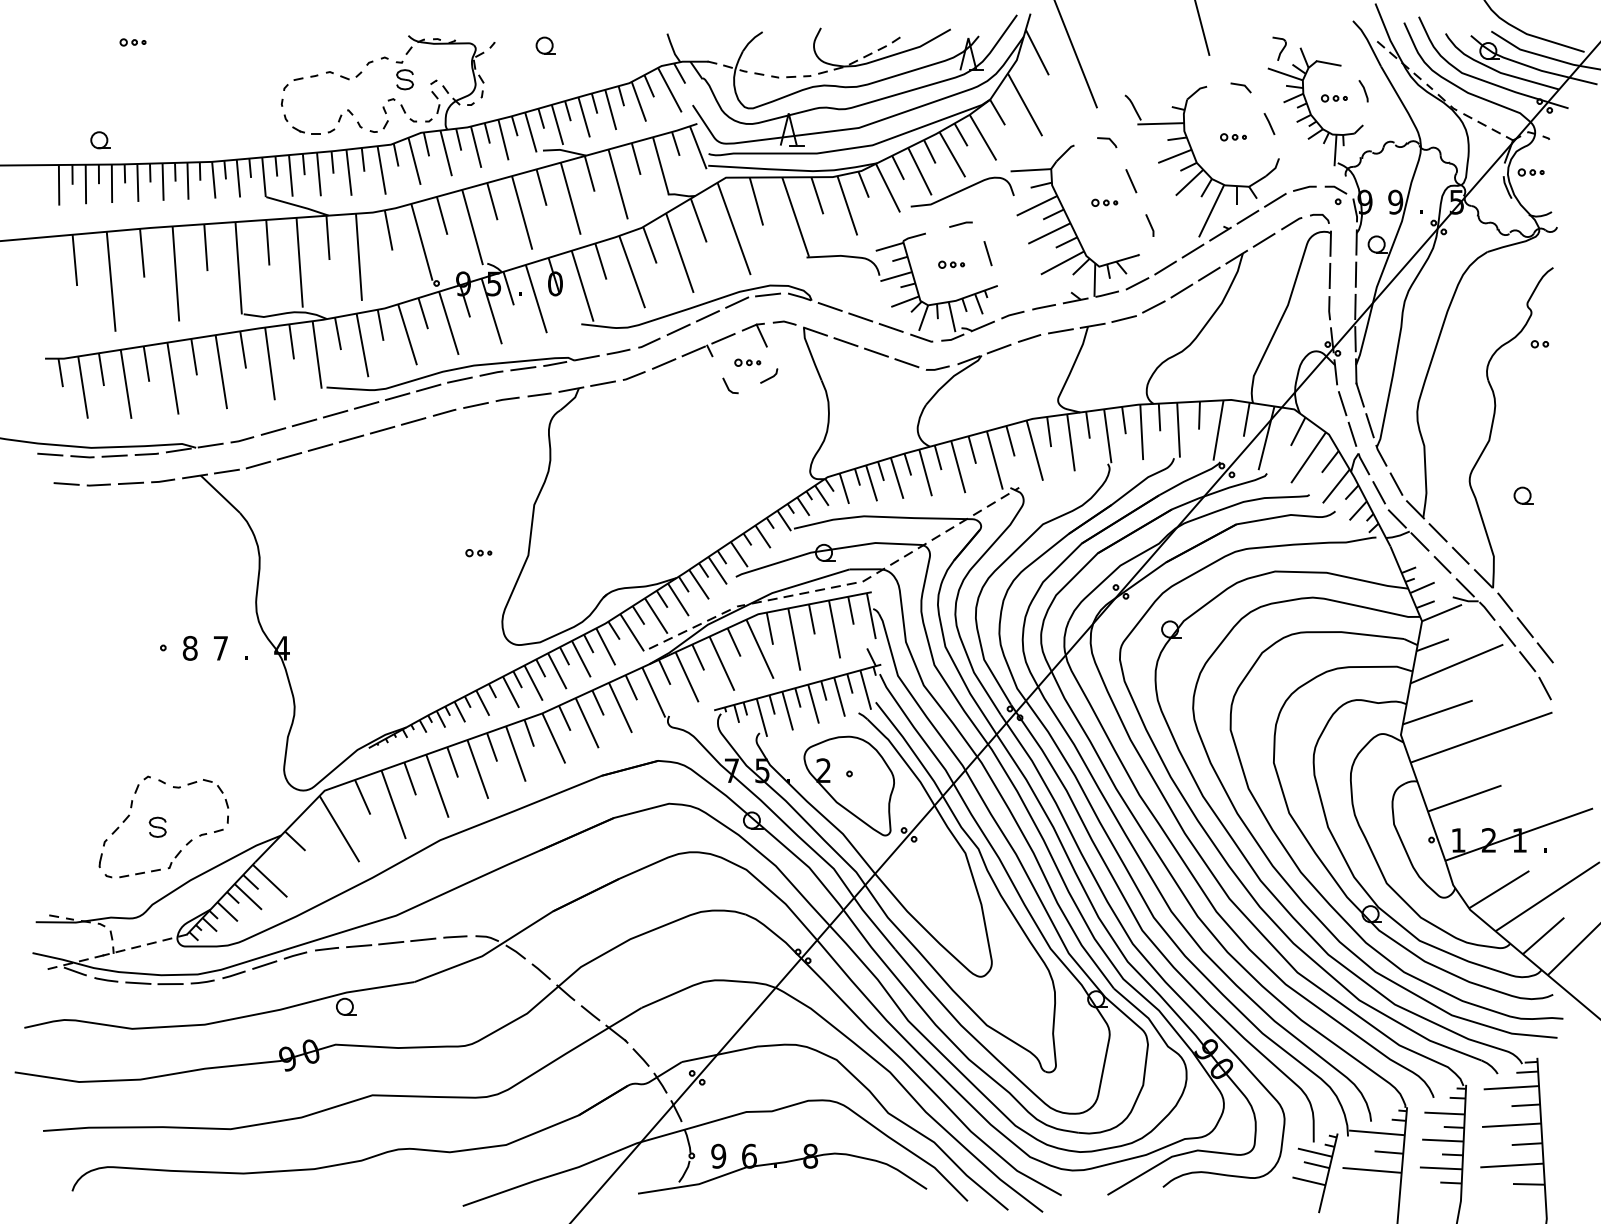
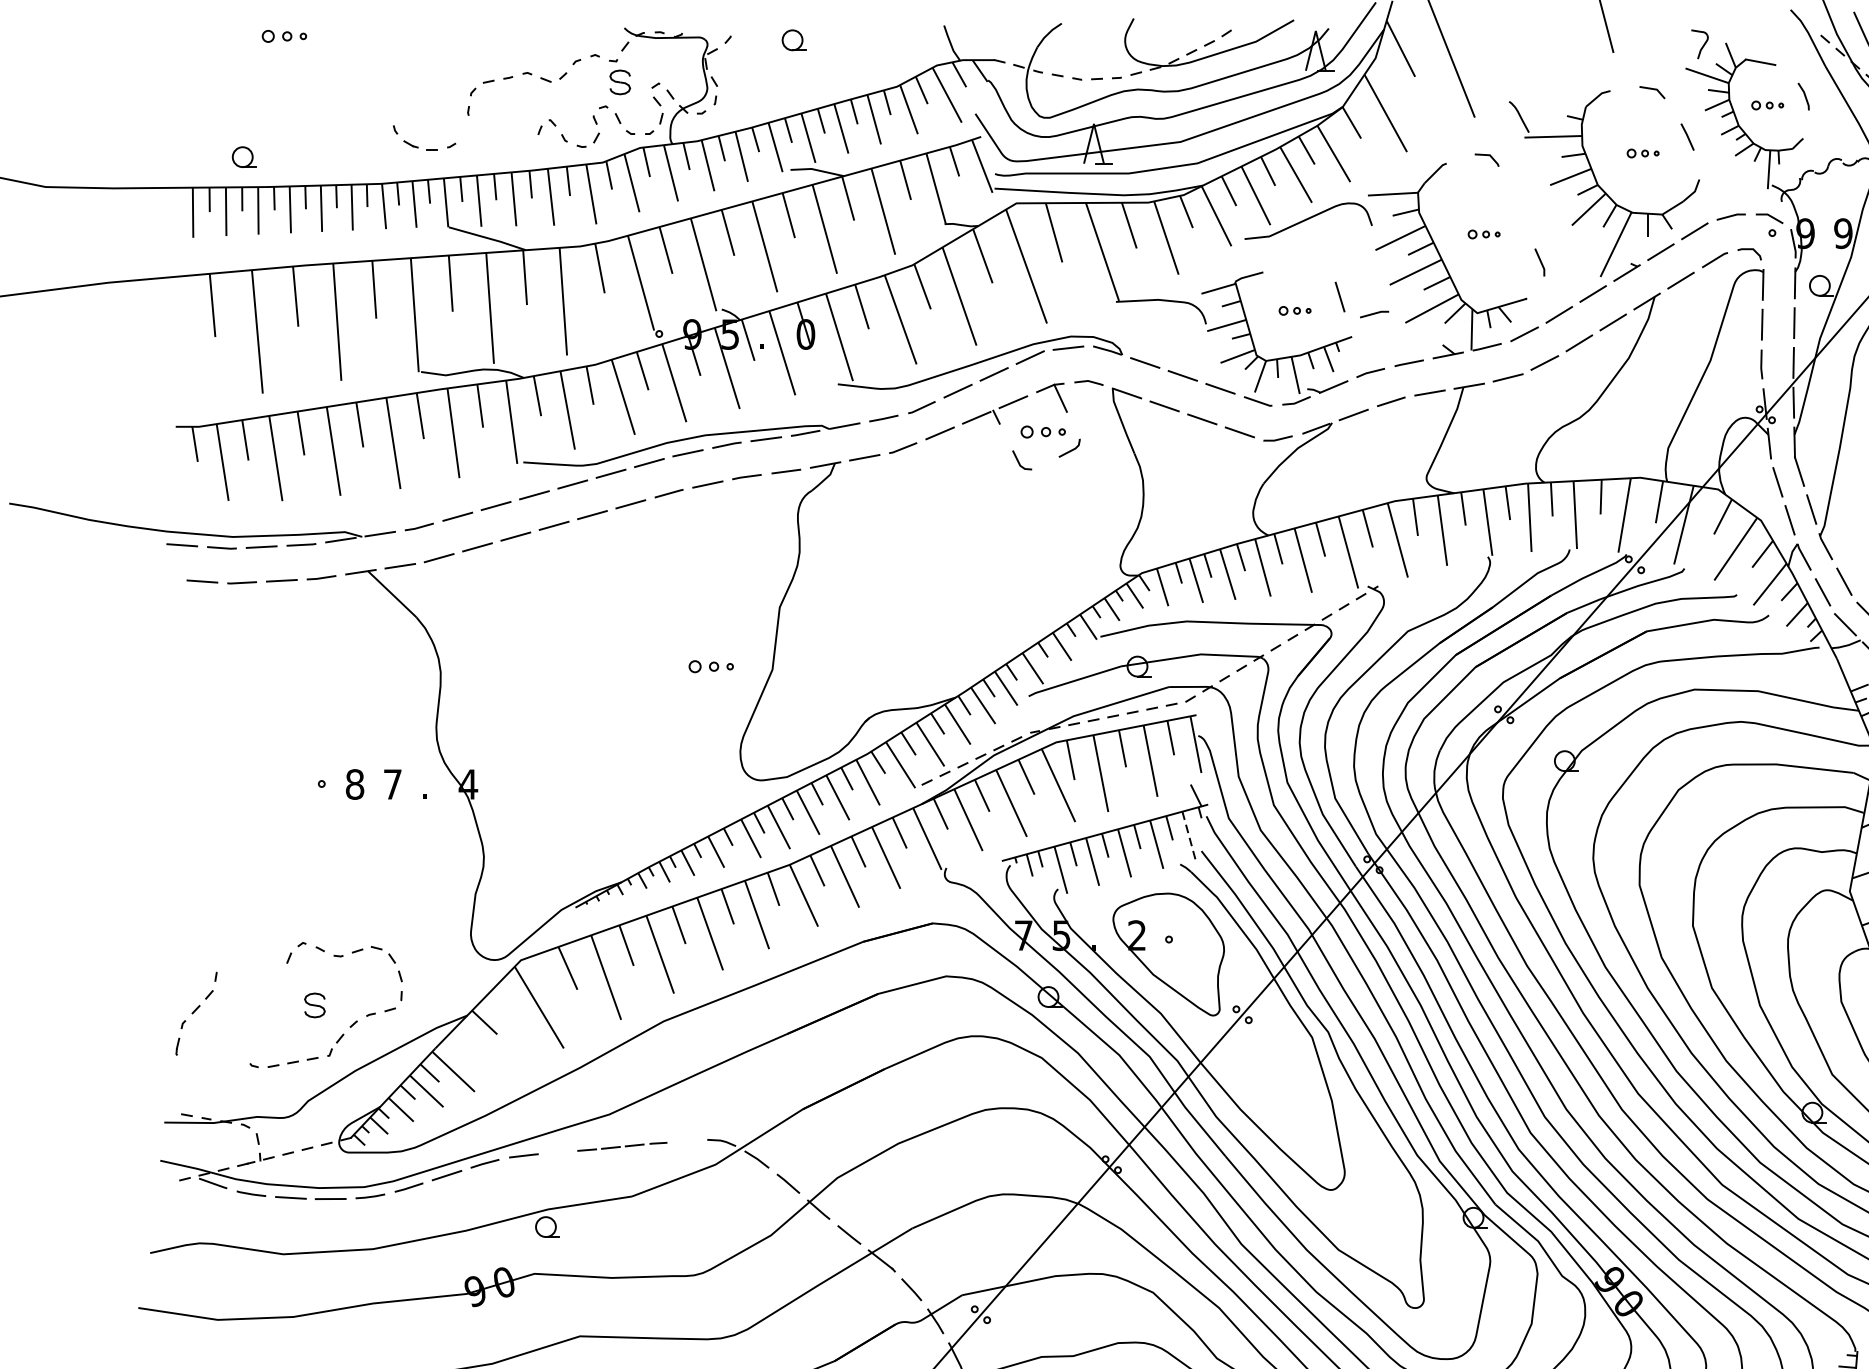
part: (132, 42) -> (283, 36), size x1.4
part: (304, 131) -> (418, 146), moved
line: (1131, 181) -> (1517, 208), removed
line: (960, 224) -> (1373, 314), moved
part: (747, 362) -> (1043, 431), size x1.4
part: (478, 553) -> (710, 667), size x1.4
line: (865, 690) -> (1188, 836), solid -> dashed
part: (115, 834) -> (196, 1014), moved
part: (406, 941) -> (622, 1146), size x0.6

